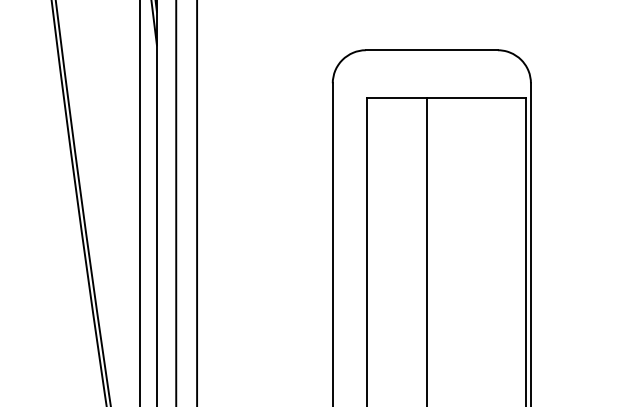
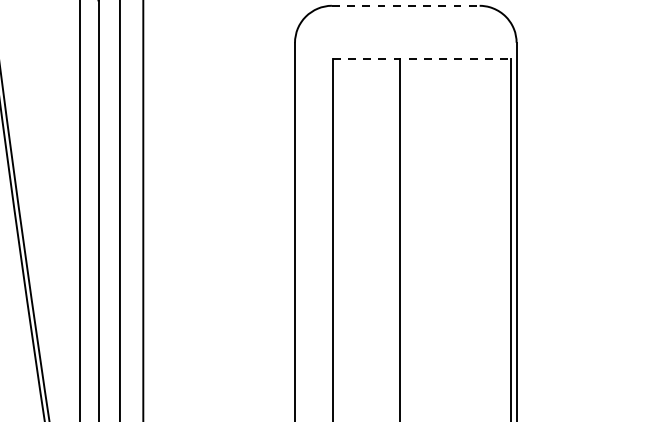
line: (432, 50) -> (406, 6), solid -> dashed
line: (446, 97) -> (422, 58), solid -> dashed

